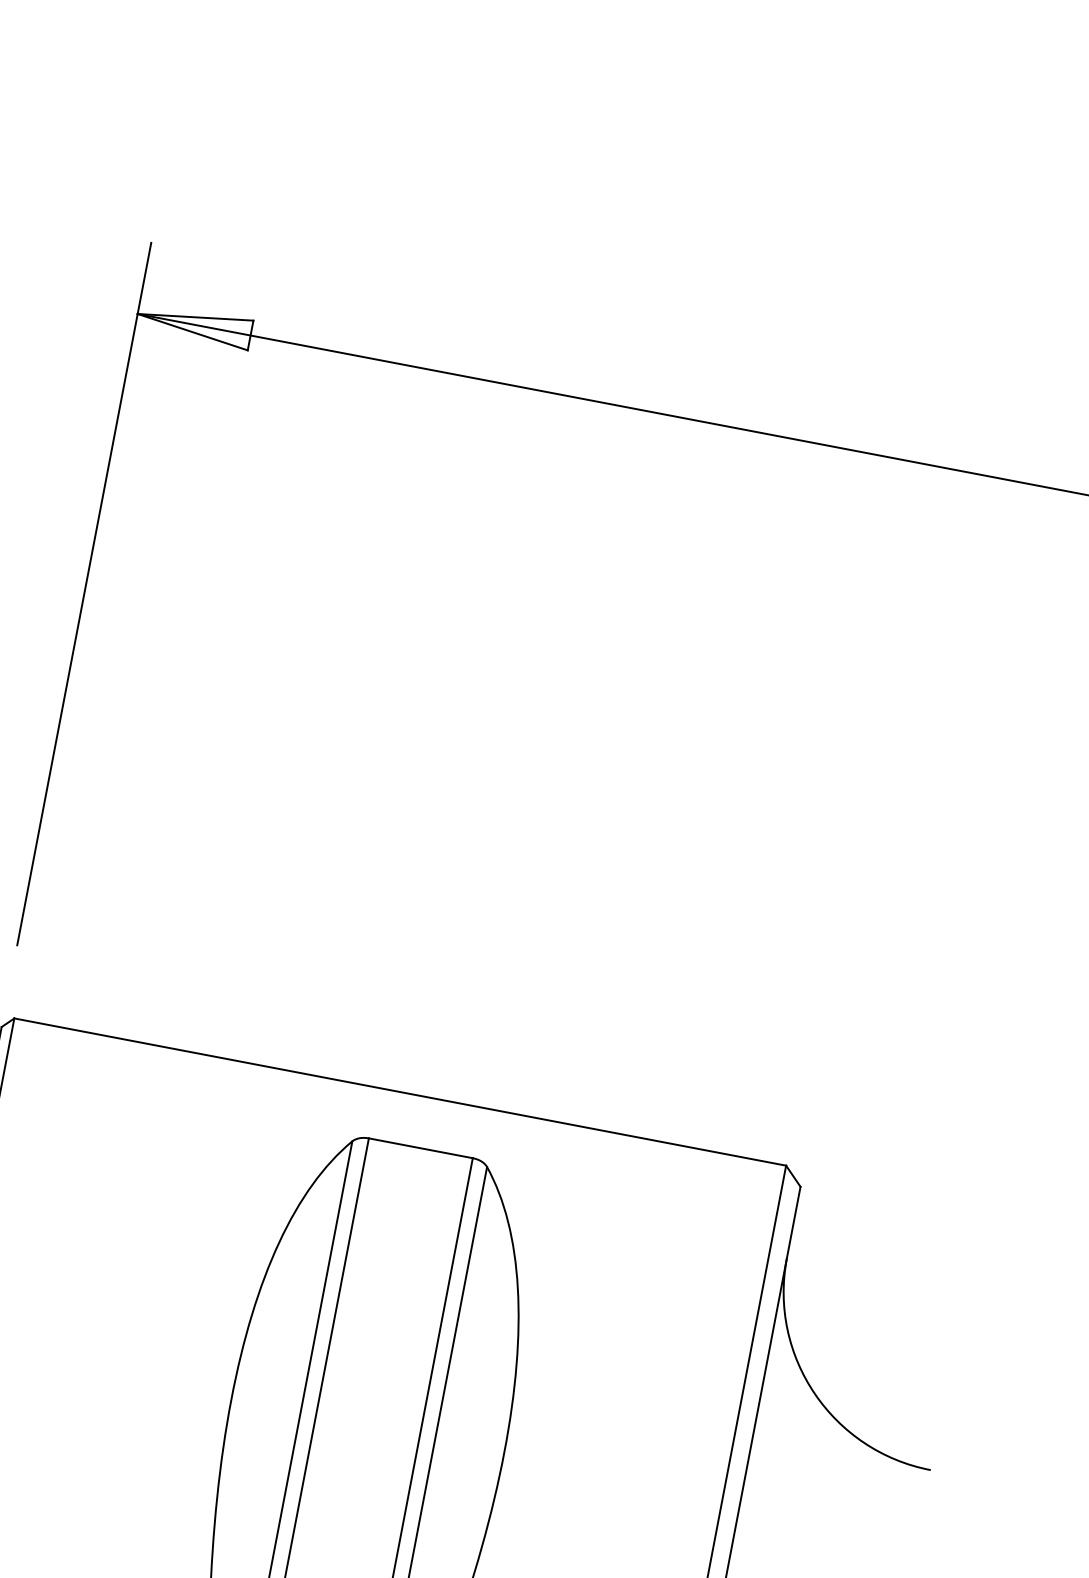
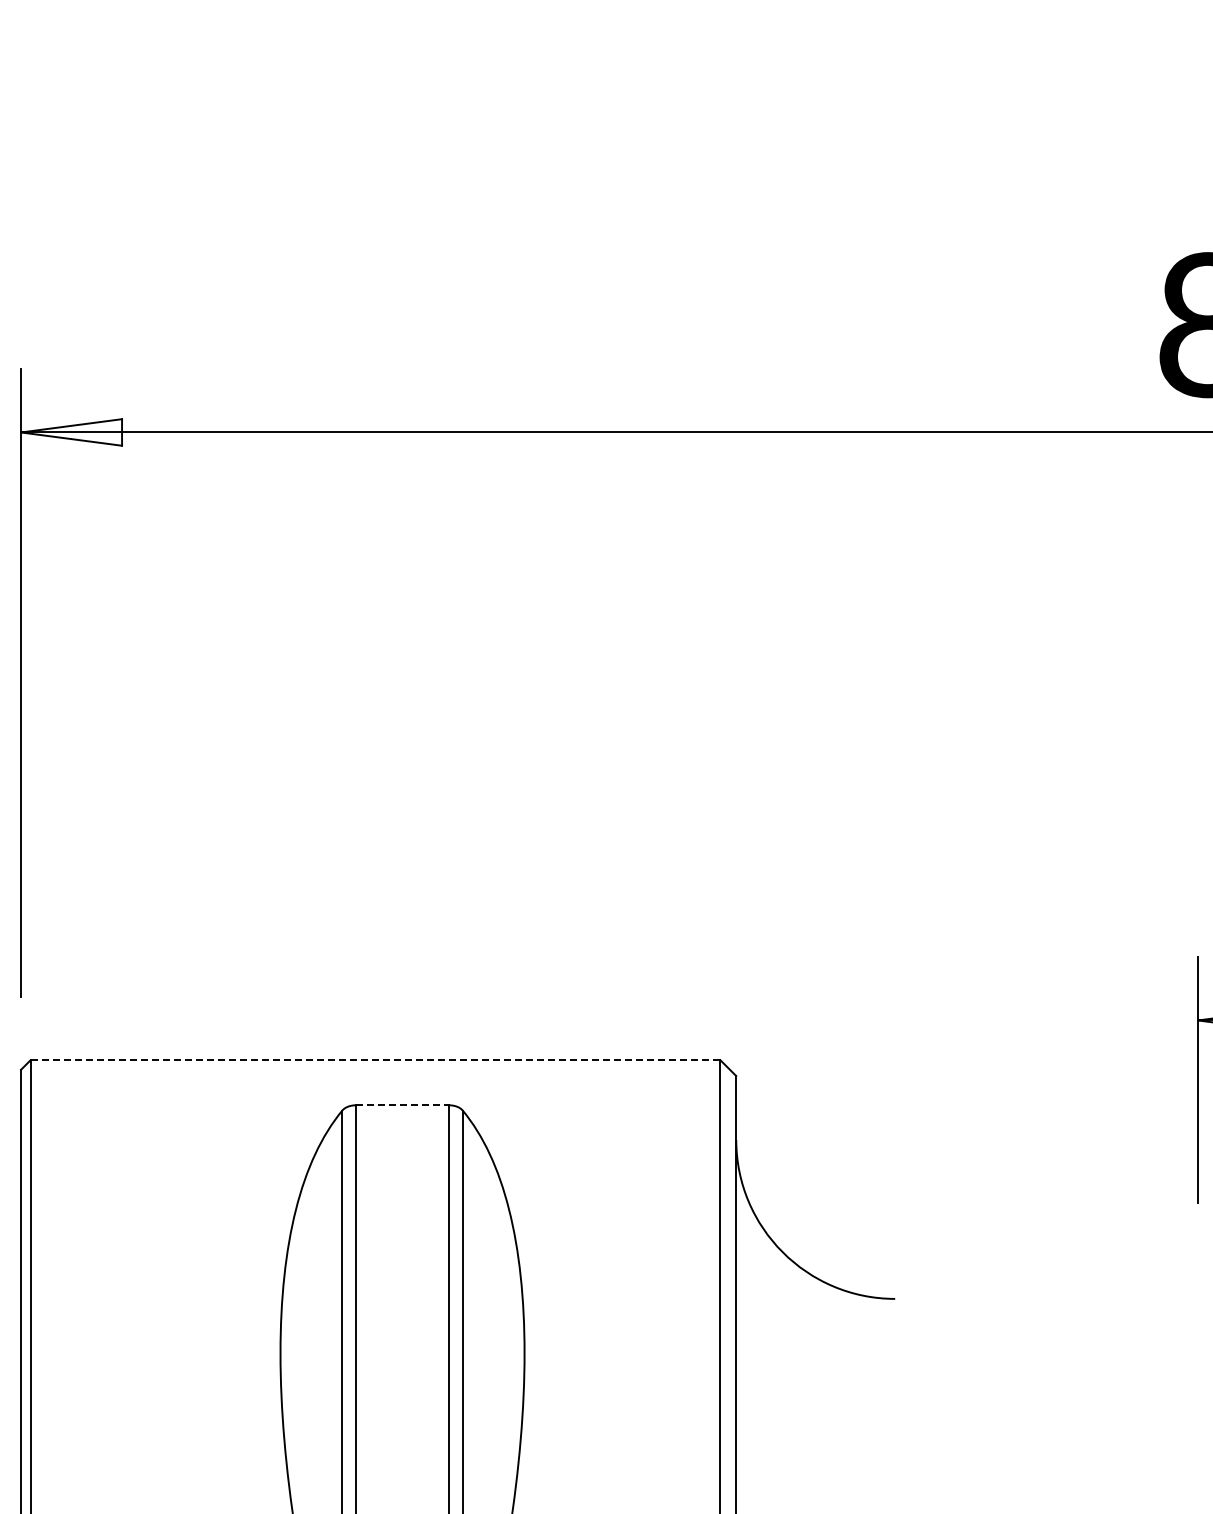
line: (400, 1092) -> (375, 1060), solid -> dashed
line: (421, 1148) -> (403, 1105), solid -> dashed

